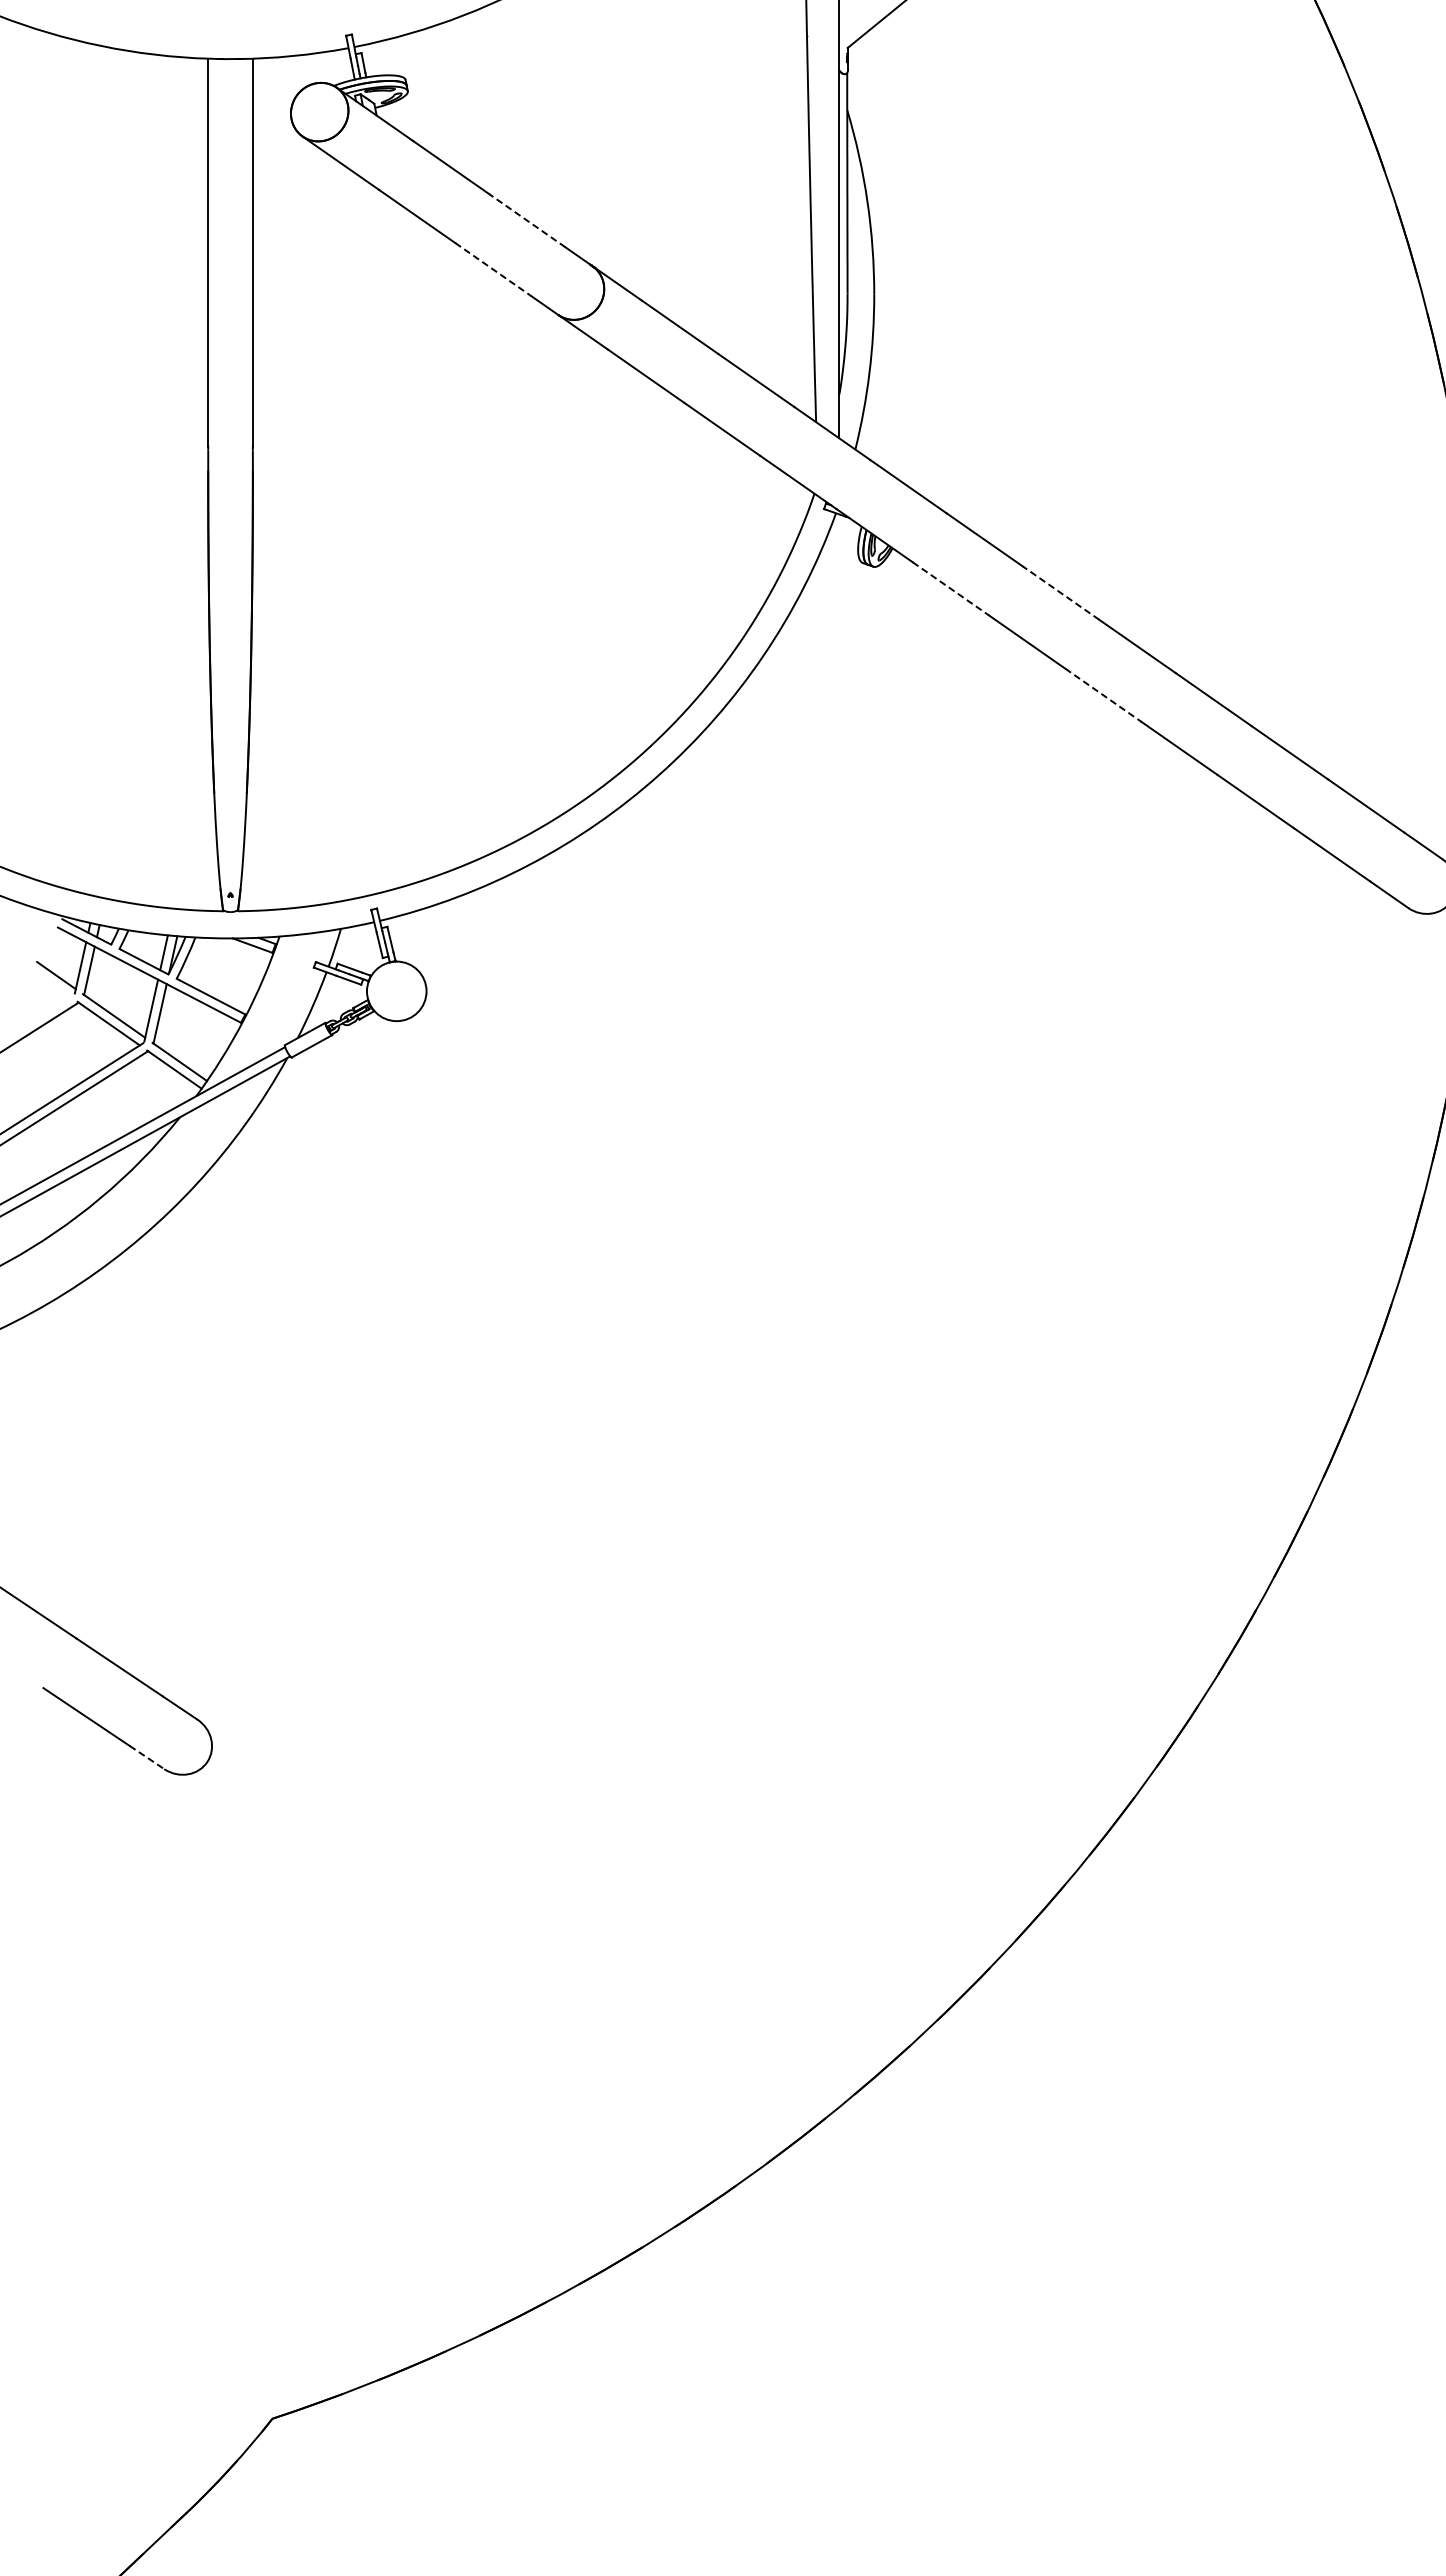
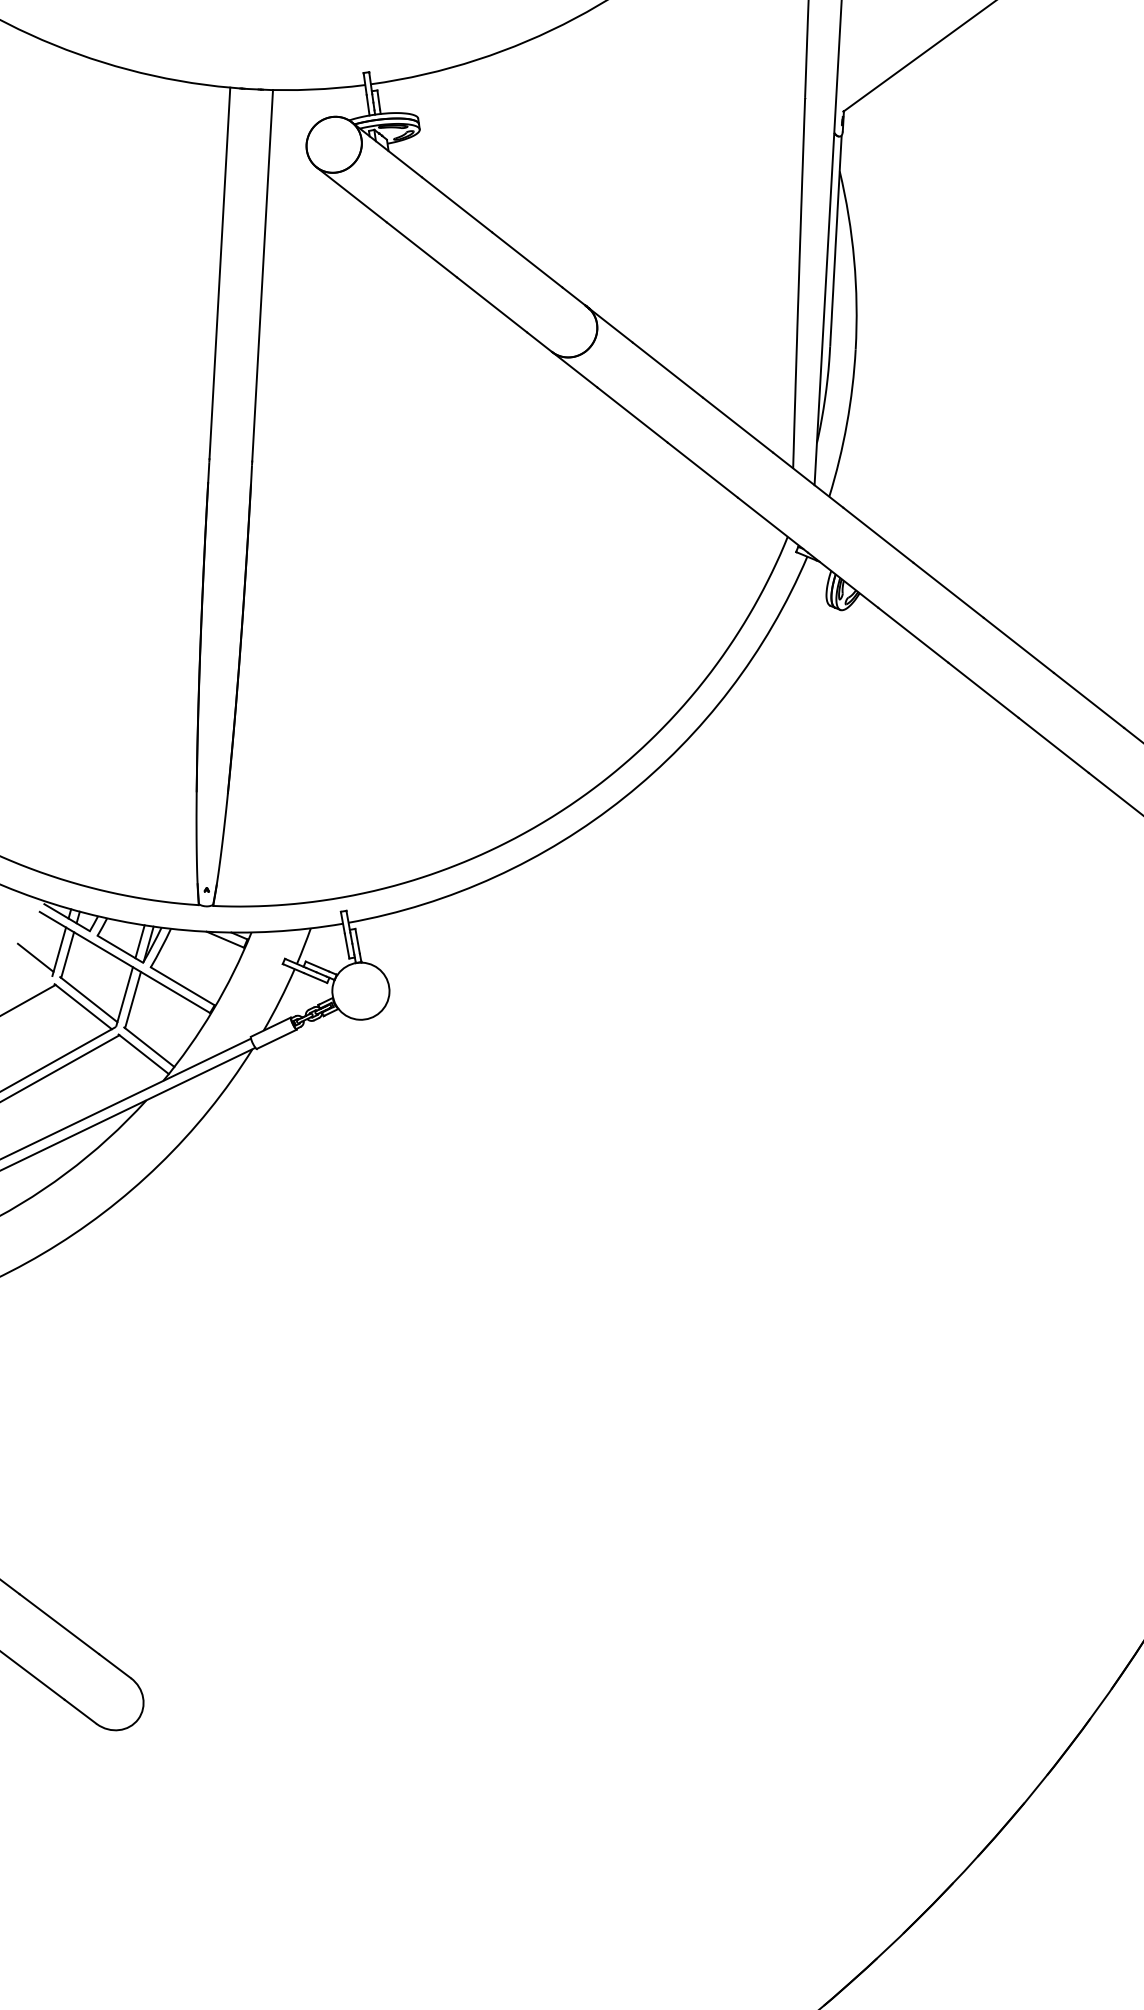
line: (527, 220) -> (527, 259), dashed -> solid
line: (493, 269) -> (492, 304), dashed -> solid
line: (951, 589) -> (913, 635), dashed -> solid
line: (1061, 593) -> (1019, 645), dashed -> solid
line: (1103, 695) -> (1053, 745), dashed -> solid
line: (146, 1757) -> (80, 1711), dashed -> solid

